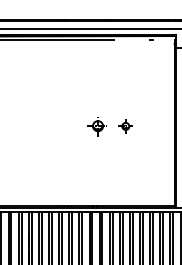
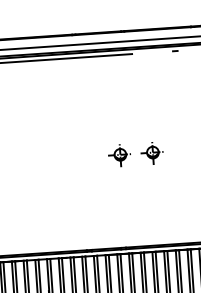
part: (124, 126) -> (151, 153), size x1.43

